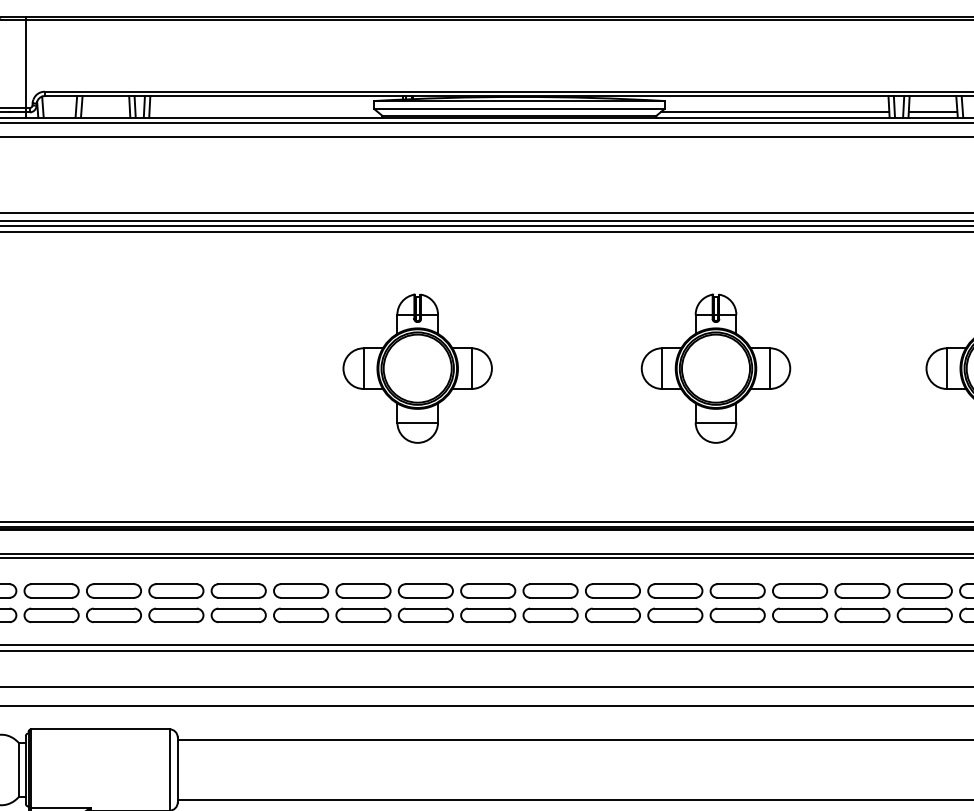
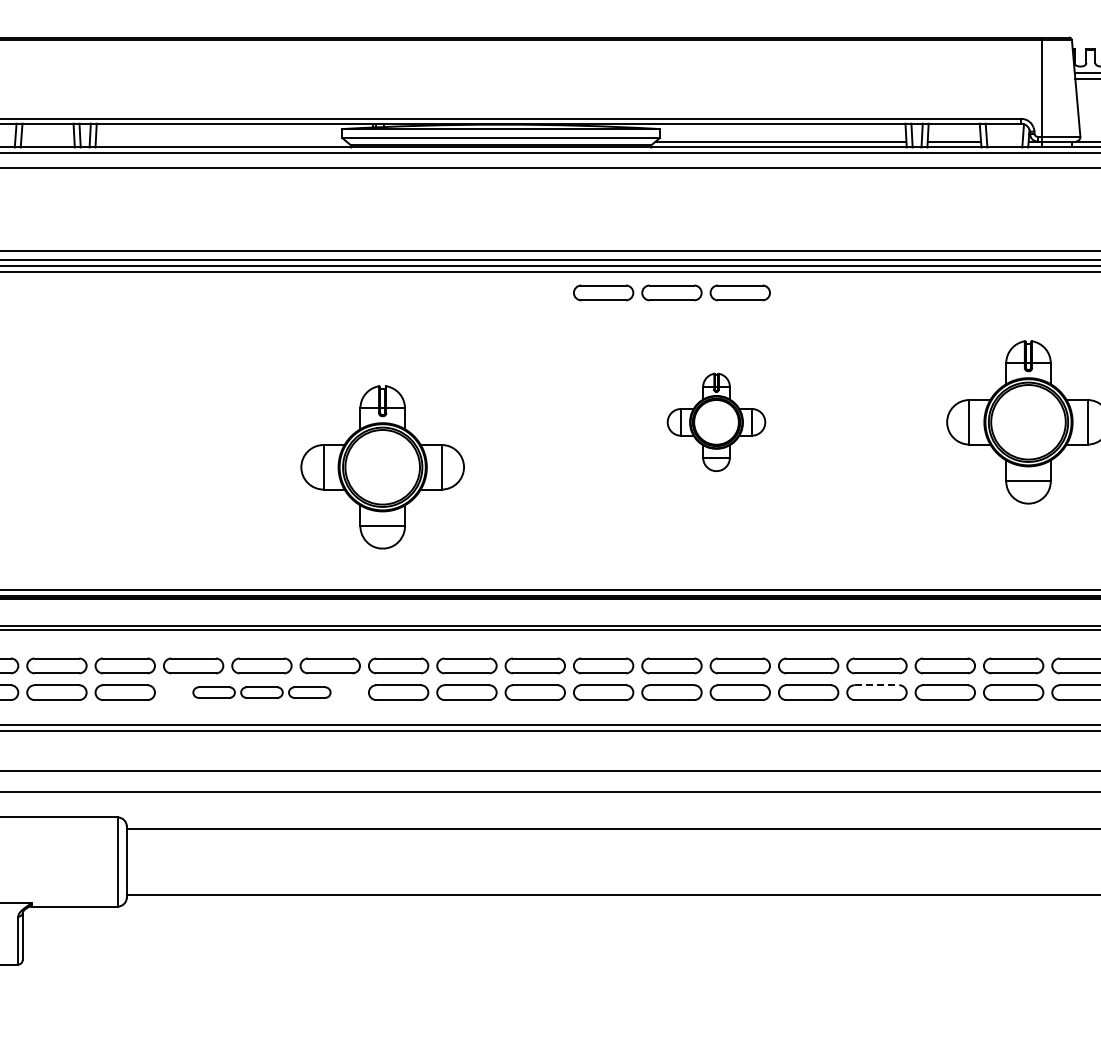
part: (674, 250) -> (671, 292), added
part: (417, 368) -> (382, 467), moved
part: (715, 368) -> (716, 422), size x0.6
line: (862, 608) -> (877, 685), solid -> dashed
part: (300, 615) -> (261, 692), size x0.7

